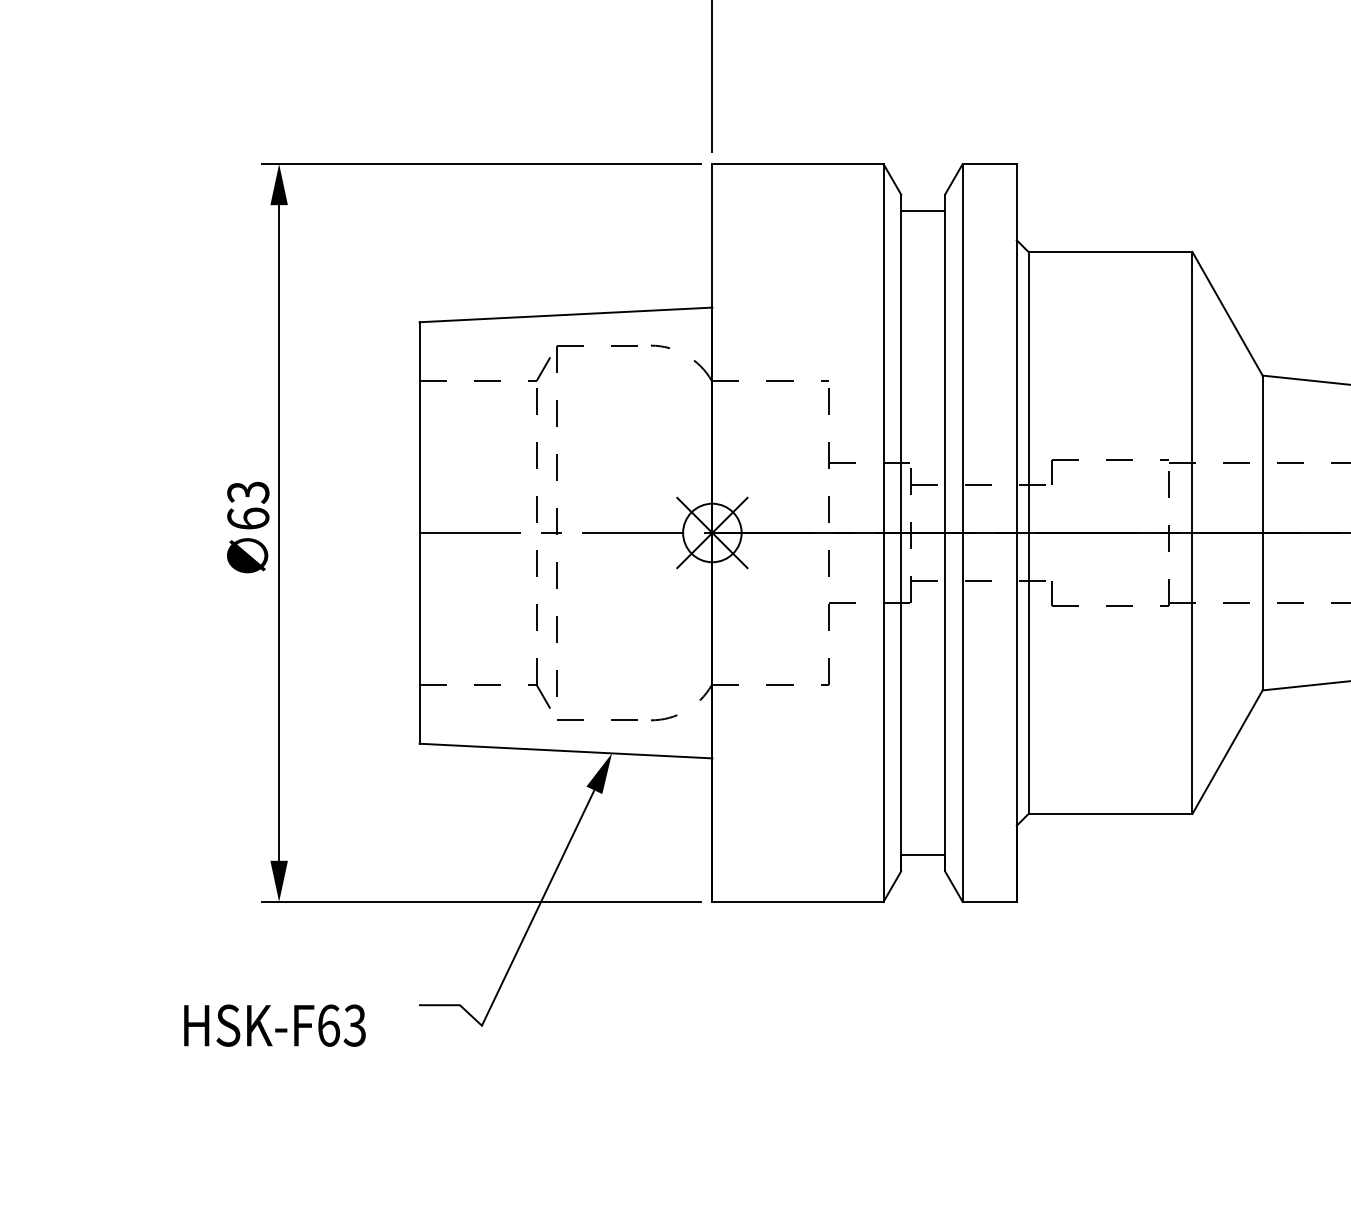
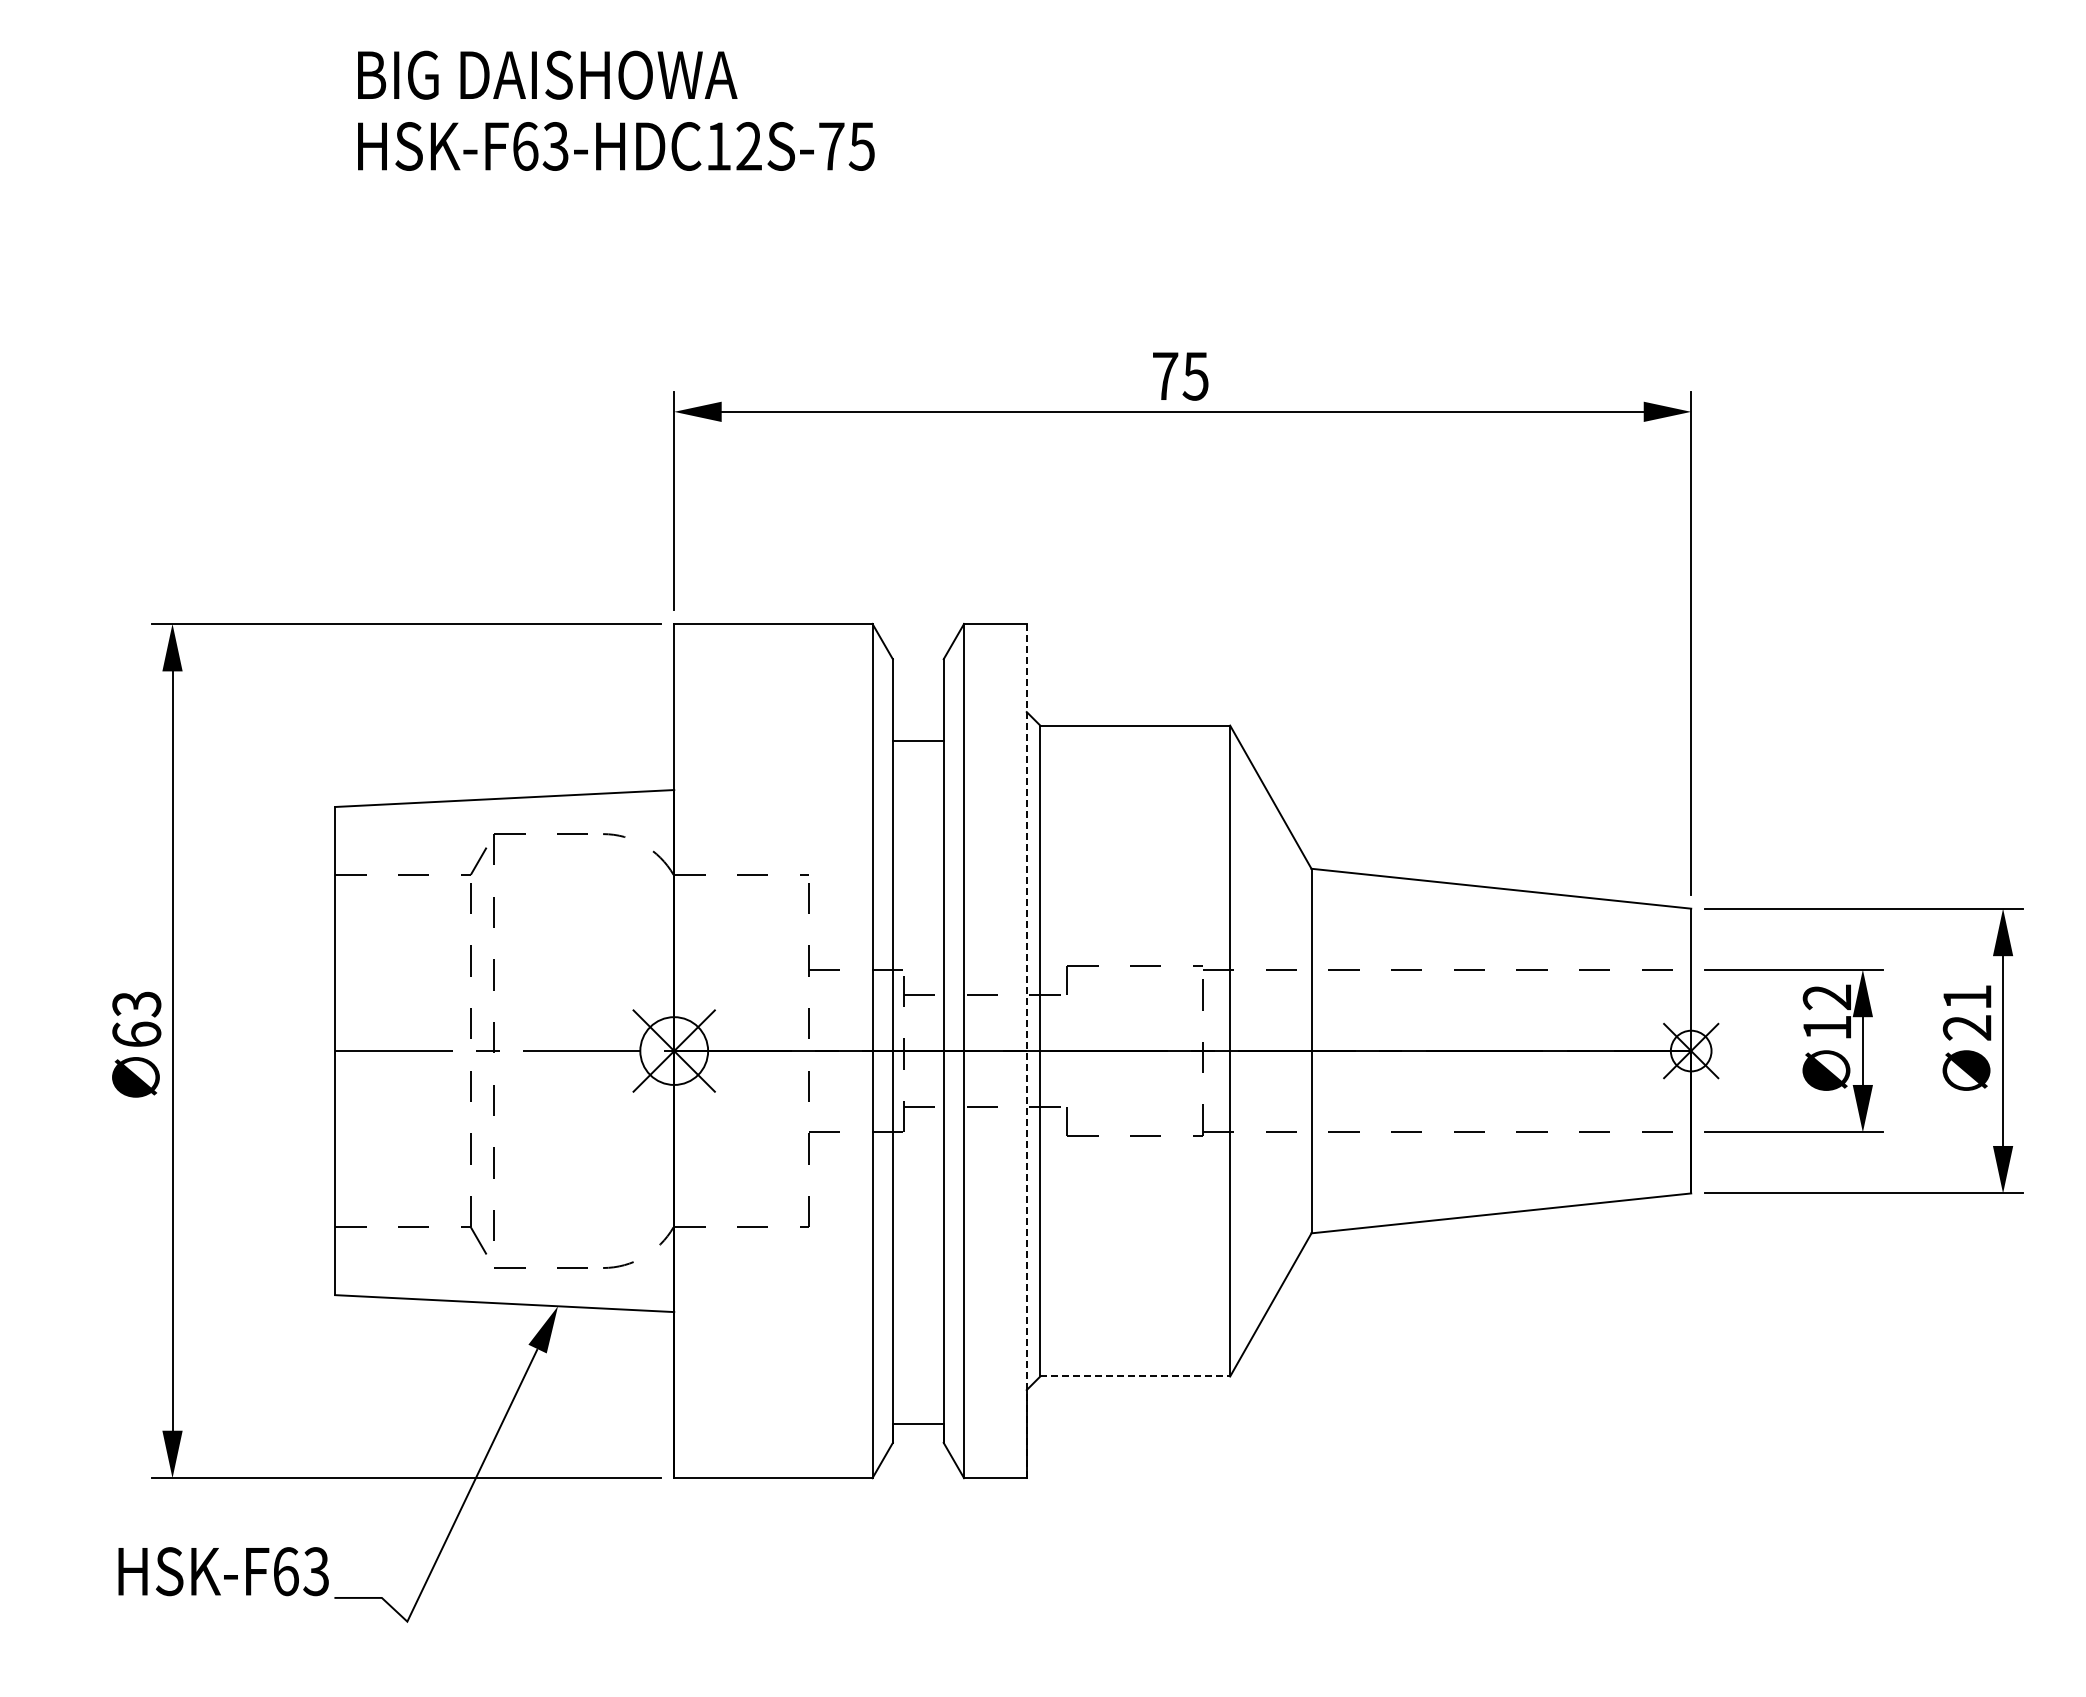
line: (922, 211) -> (917, 741), moved
line: (1016, 532) -> (1026, 1050), solid -> dashed
line: (1110, 814) -> (1135, 1376), solid -> dashed
text: (274, 1025) -> (223, 1571), moved

